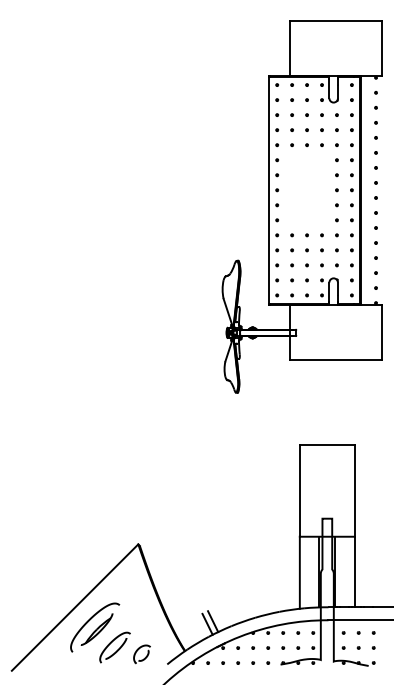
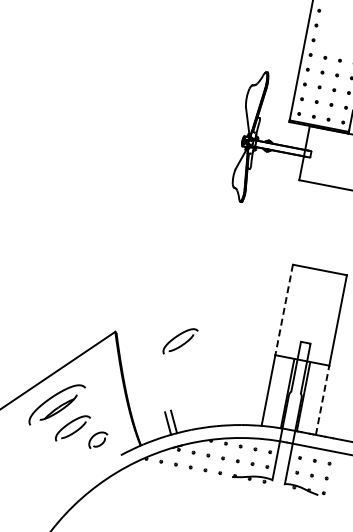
line: (299, 491) -> (283, 310), solid -> dashed
part: (203, 541) -> (179, 341), added
line: (354, 571) -> (322, 399), solid -> dashed

